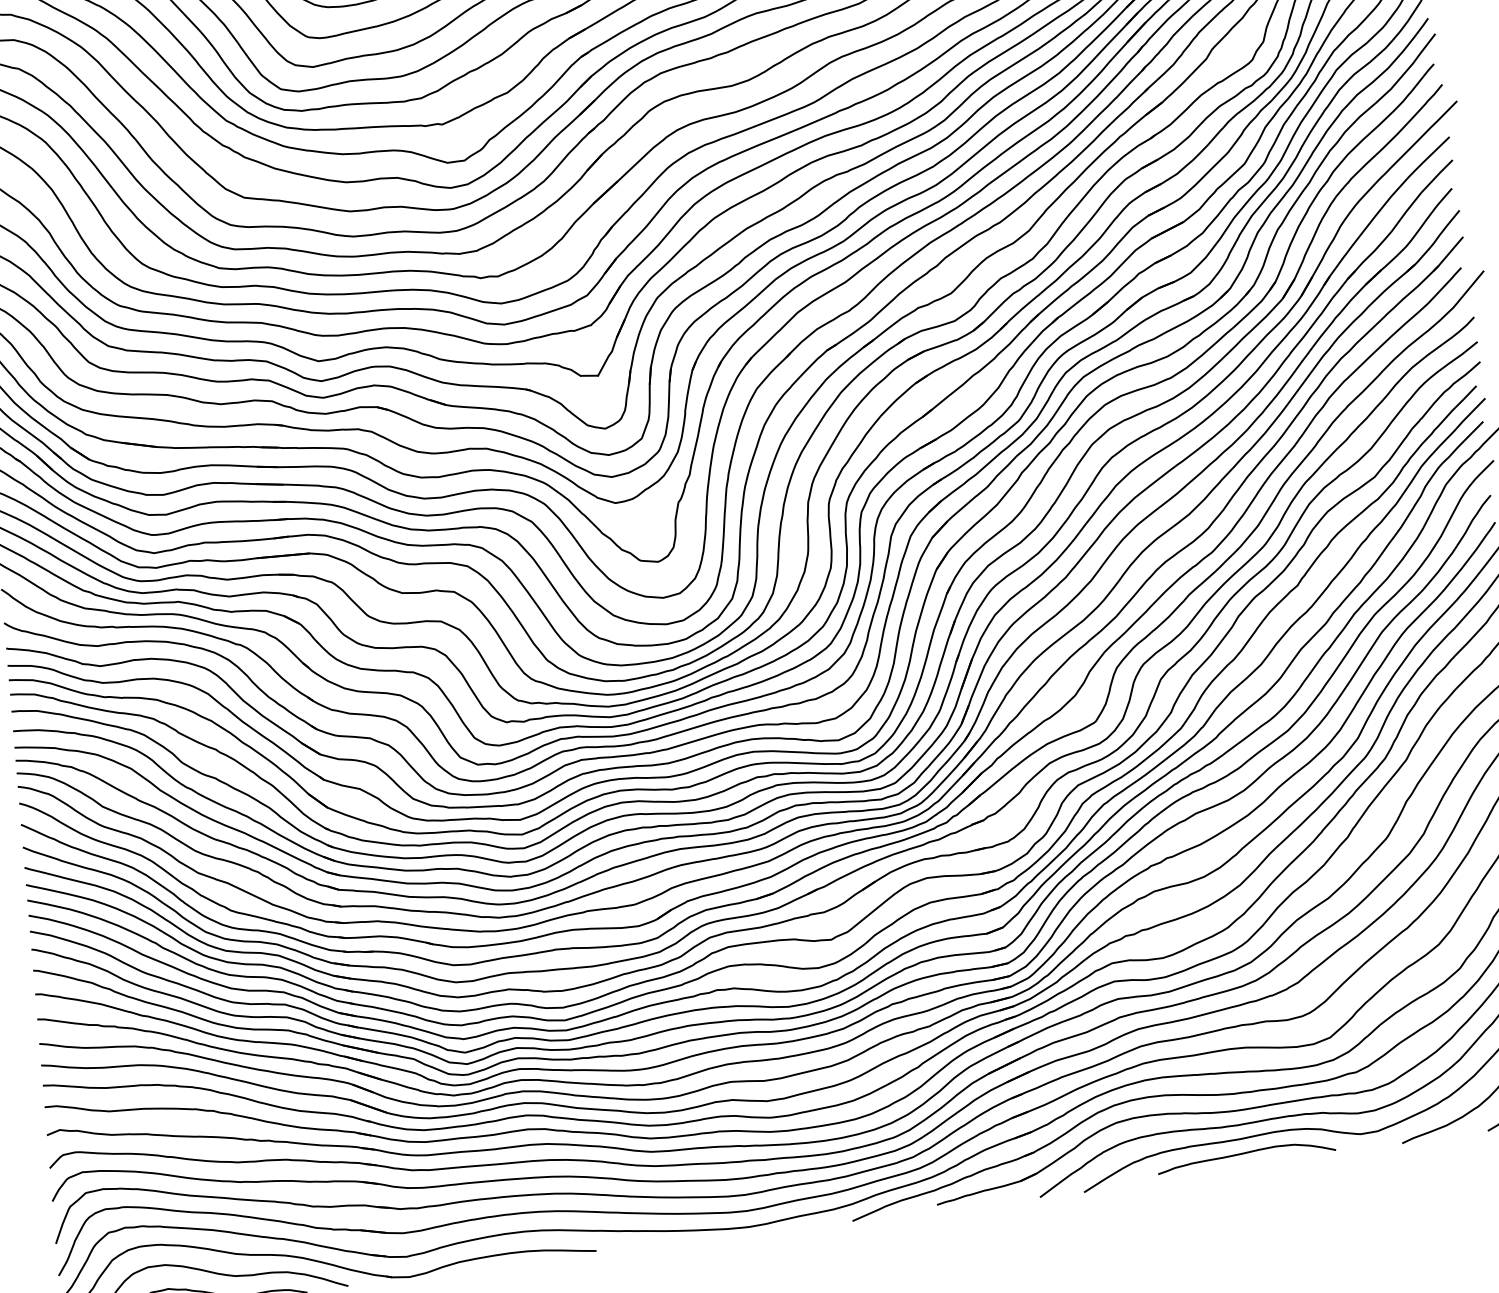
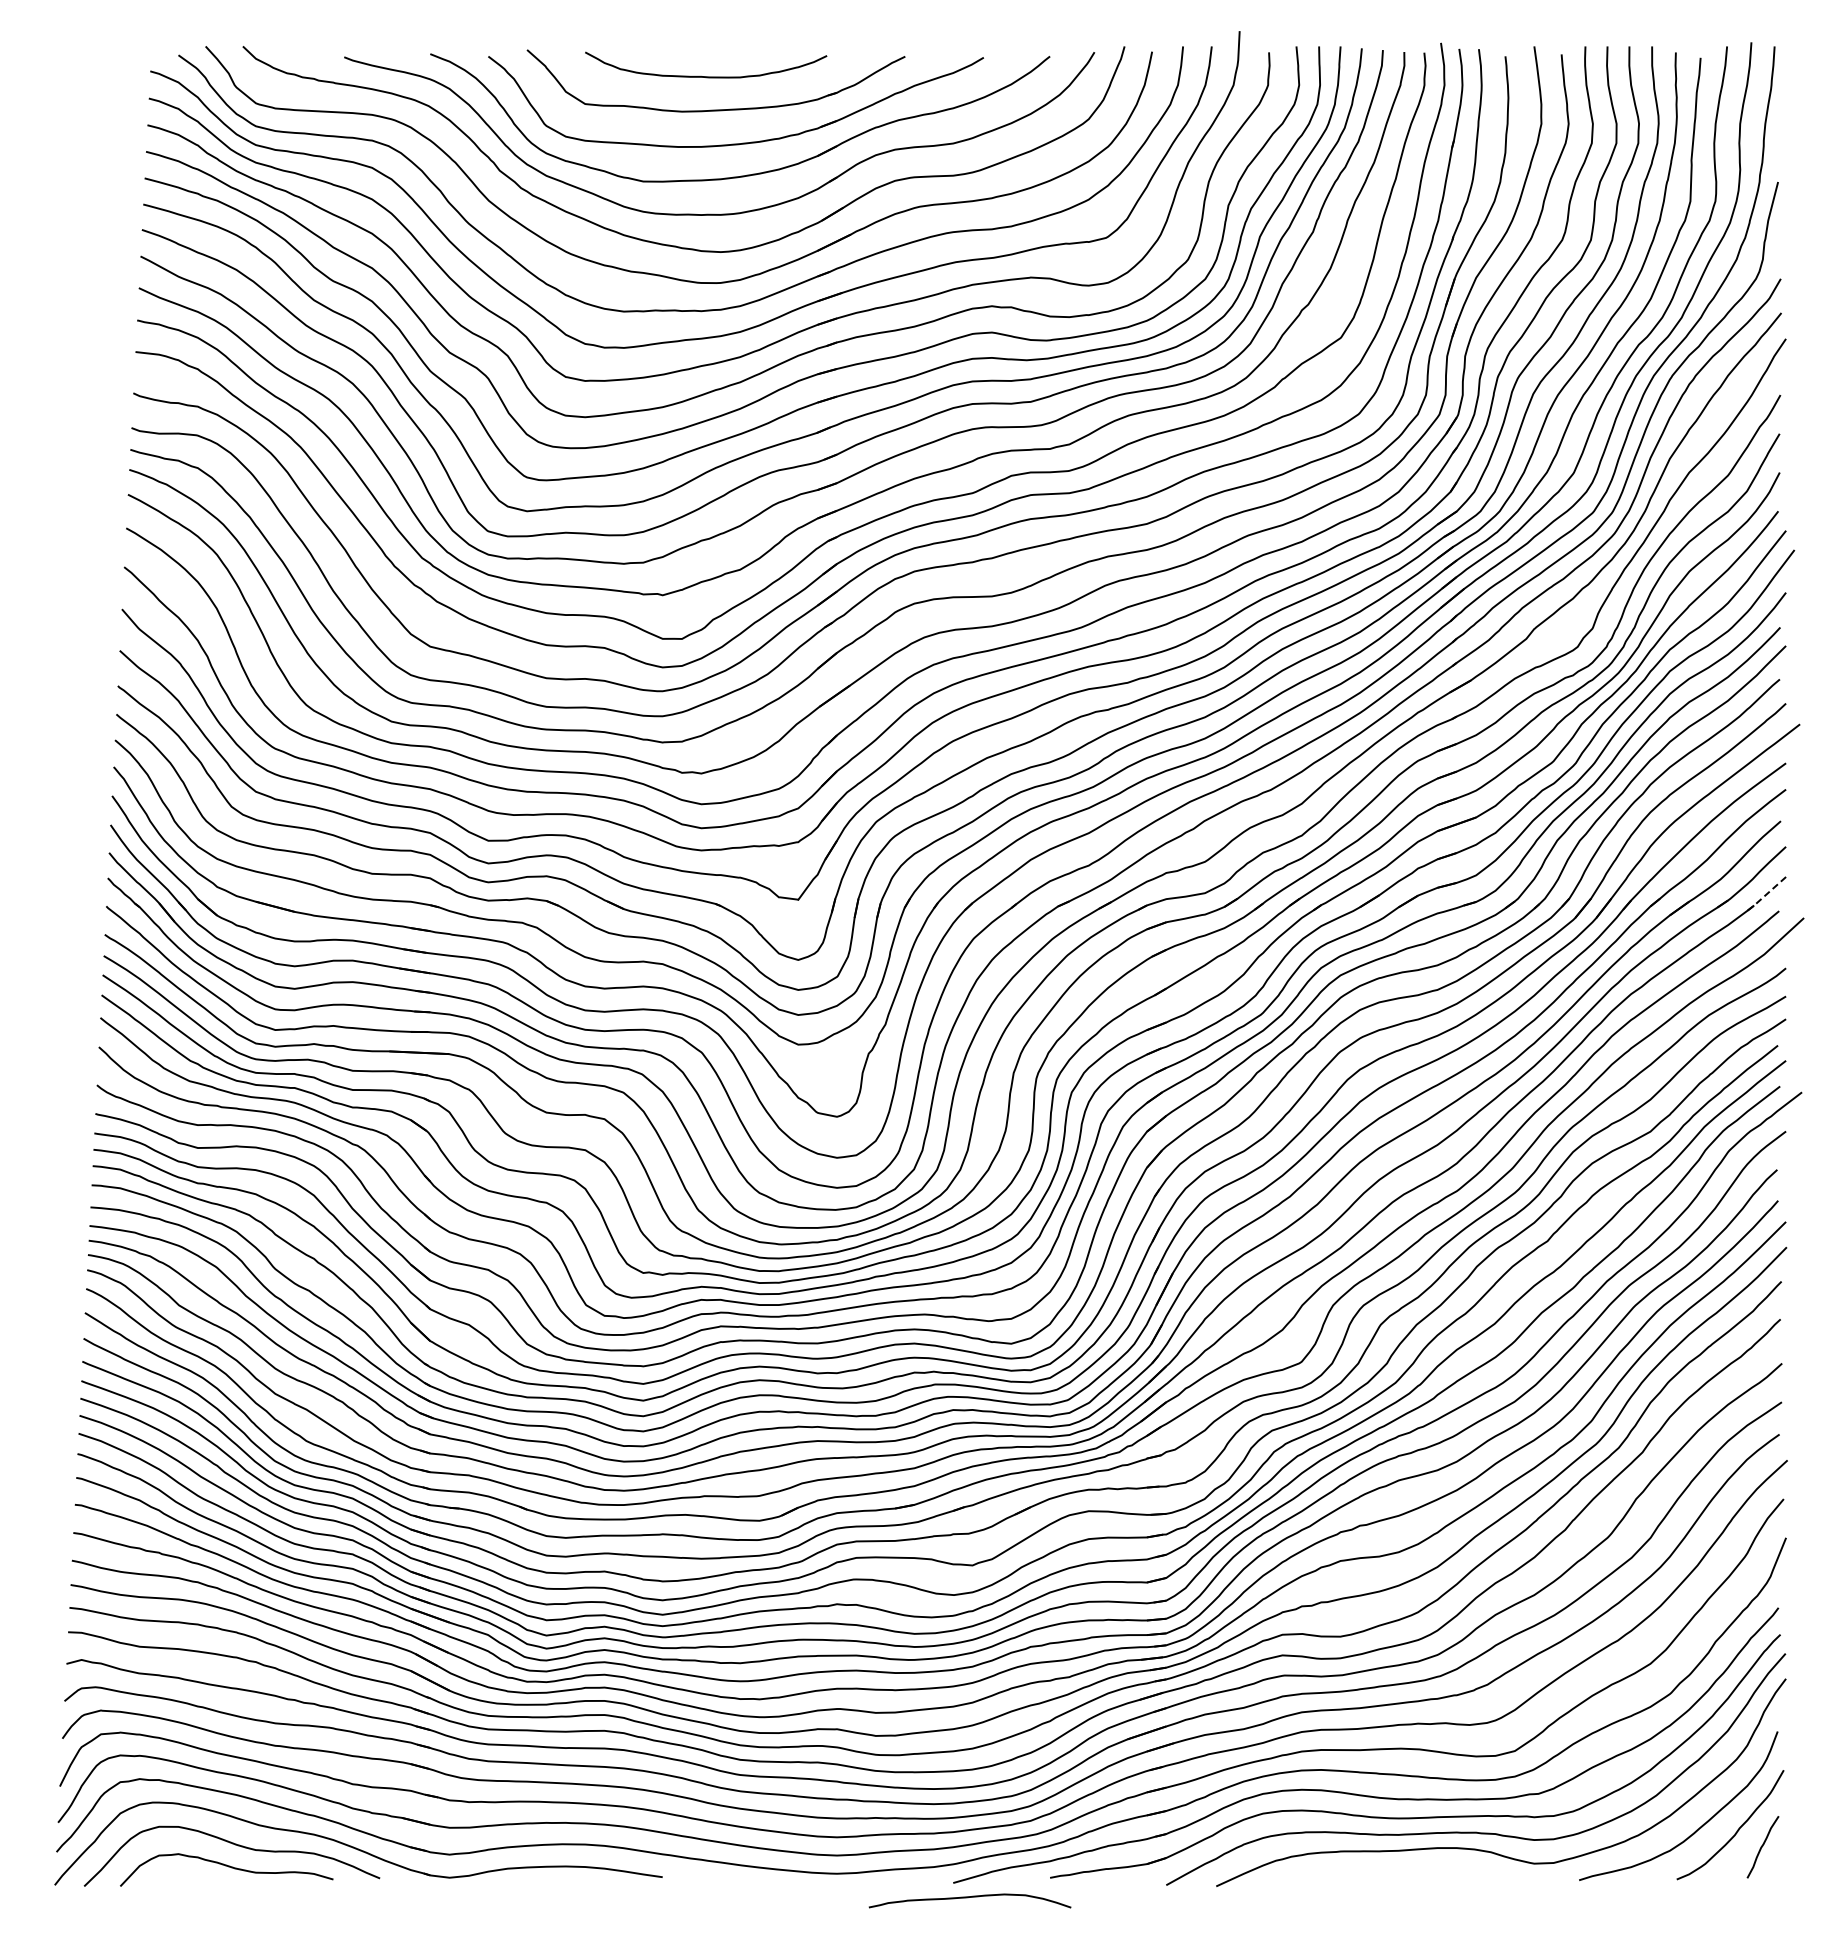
line: (1448, 254) -> (1766, 894), solid -> dashed
curve: (1244, 1154) -> (968, 1898), moved

